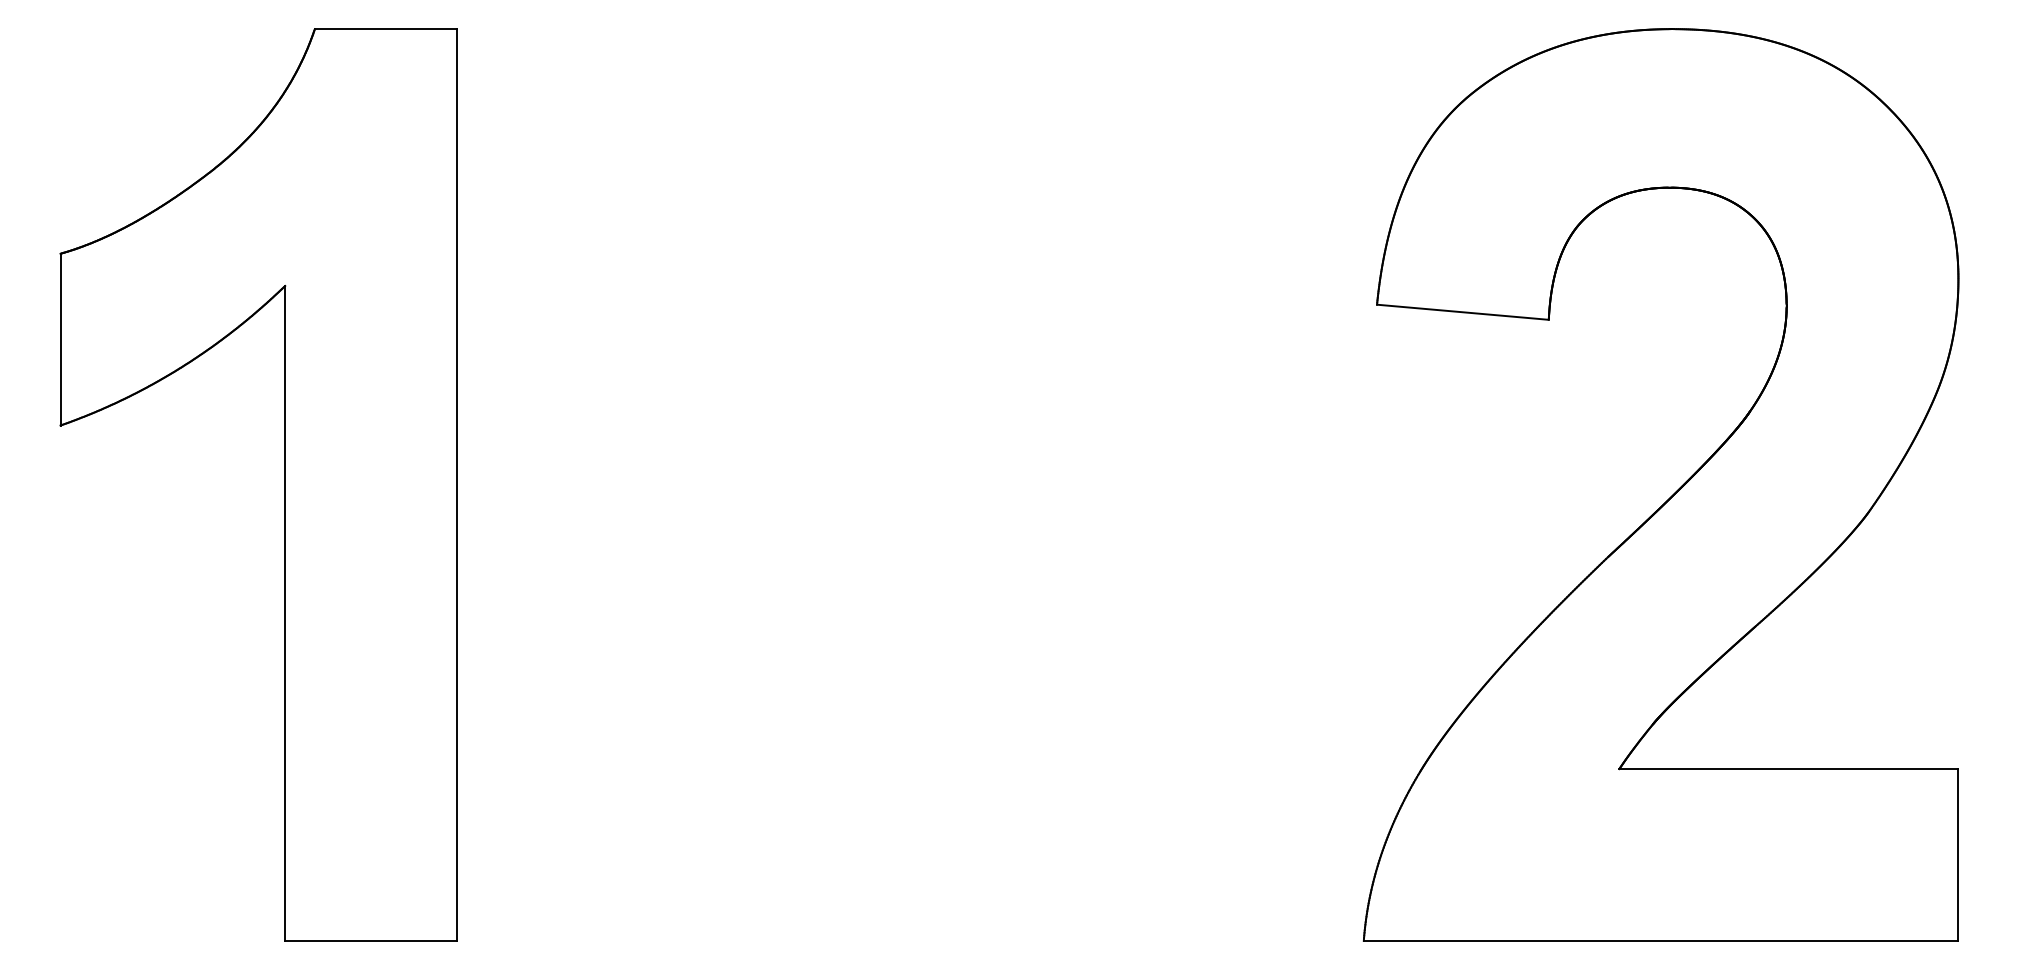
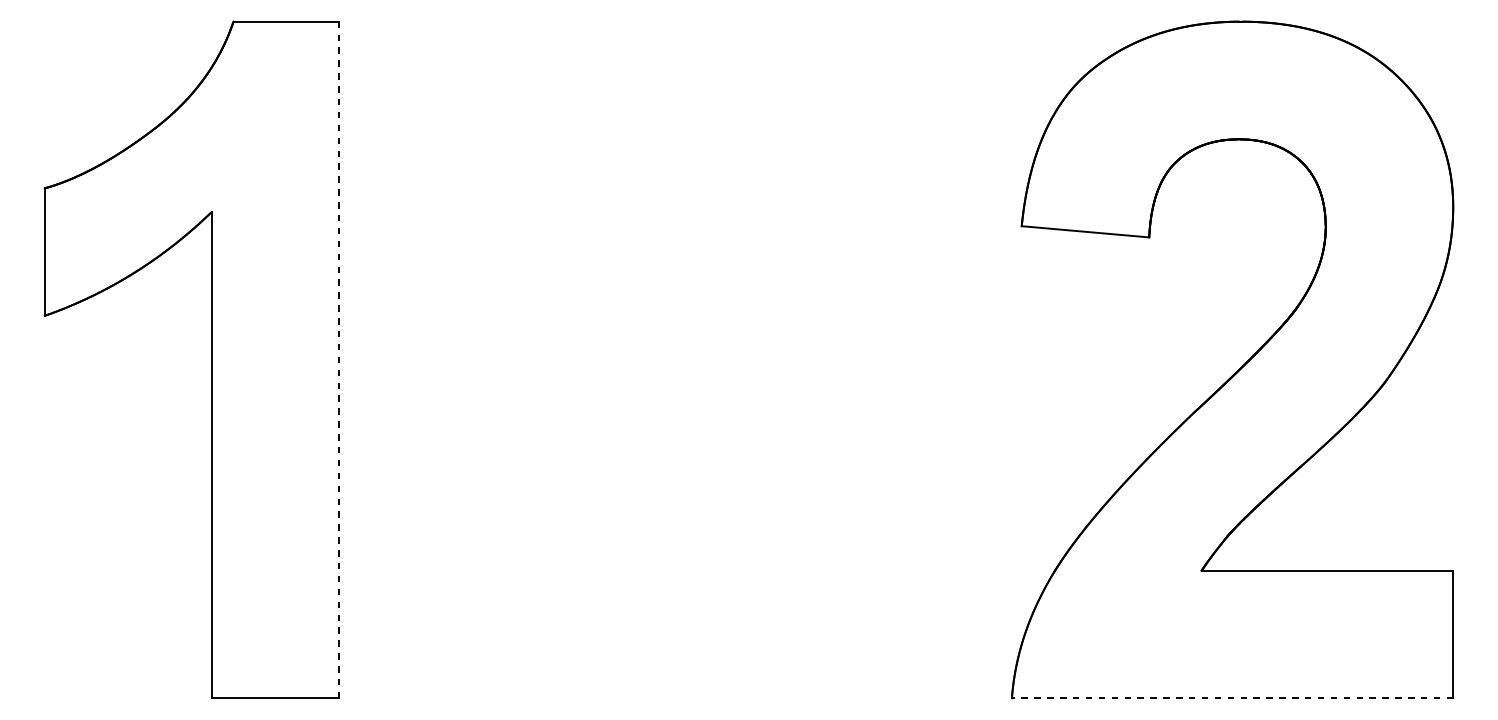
line: (456, 485) -> (338, 360), solid -> dashed
line: (1660, 940) -> (1232, 698), solid -> dashed

